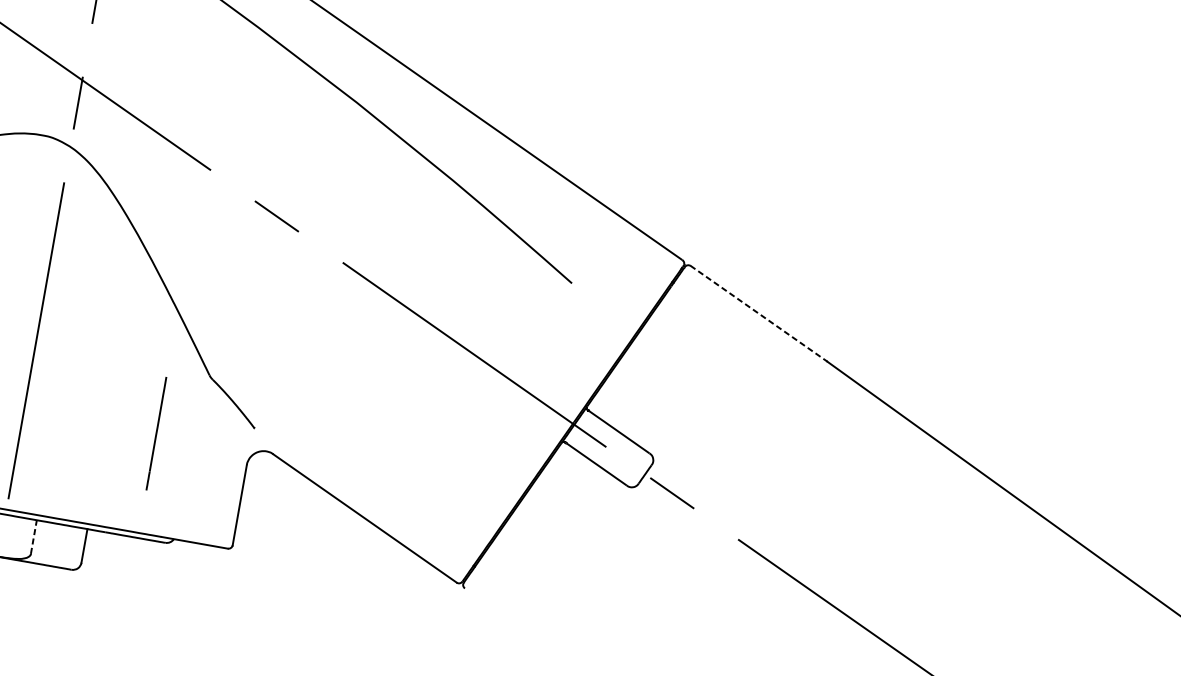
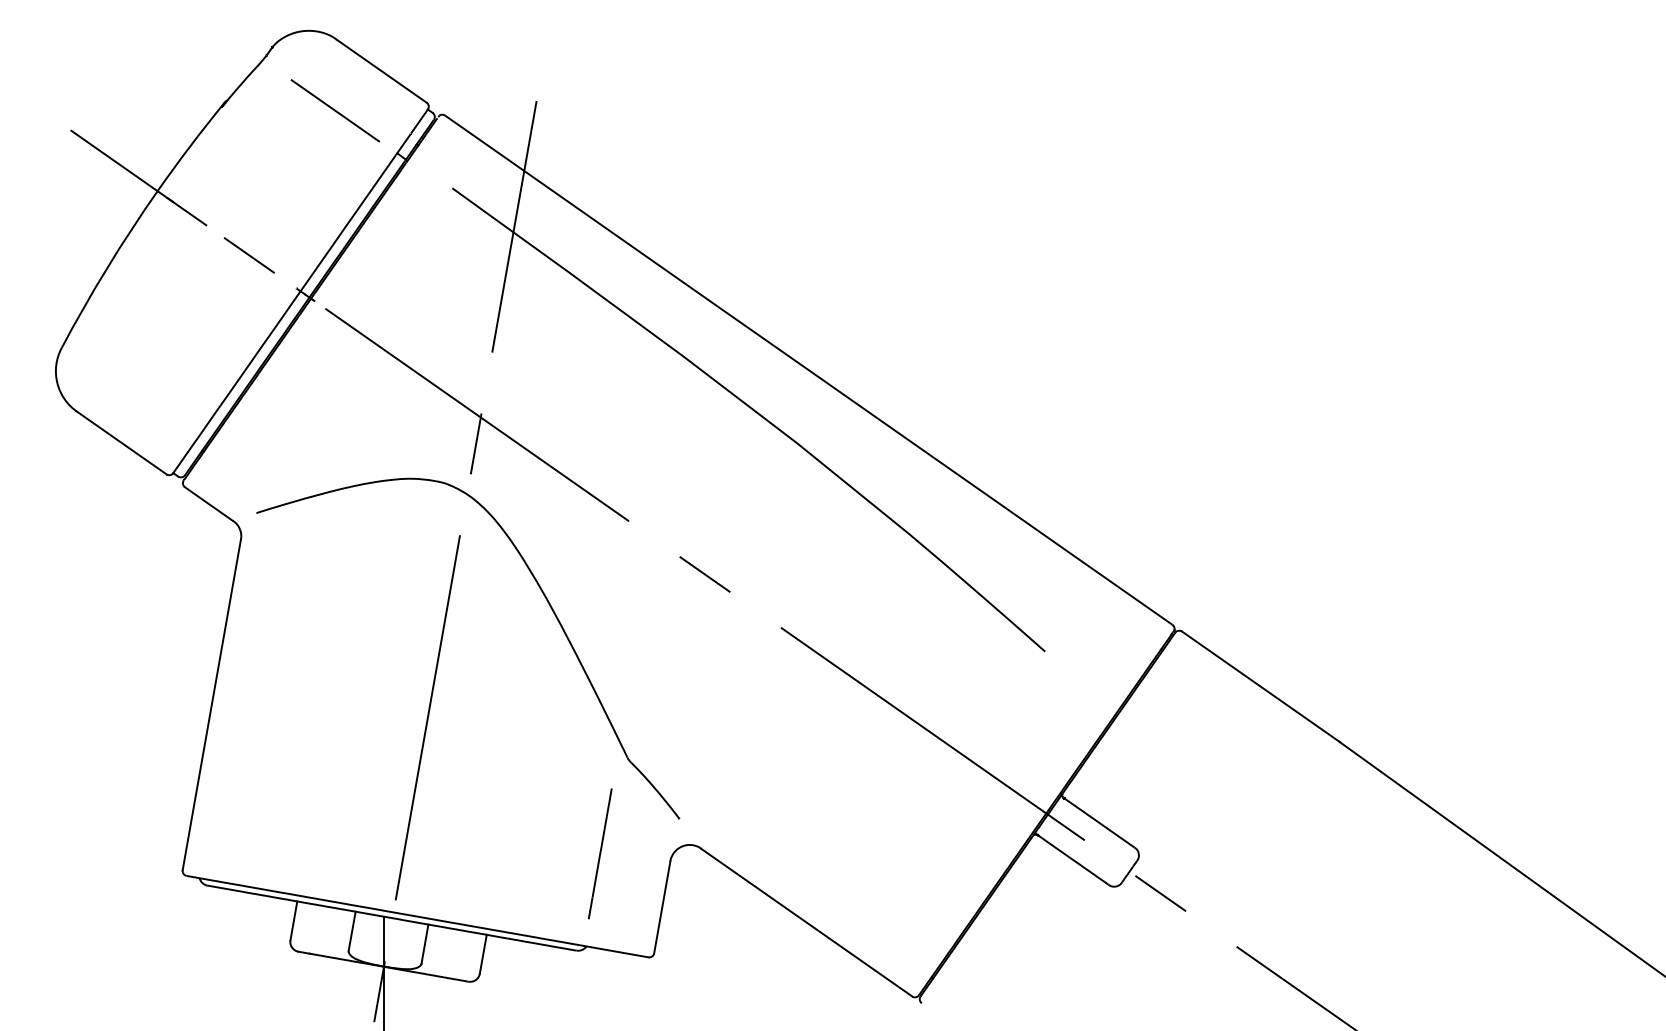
line: (758, 313) -> (1260, 686), dashed -> solid
line: (156, 433) -> (600, 853), moved
line: (34, 536) -> (425, 943), dashed -> solid

